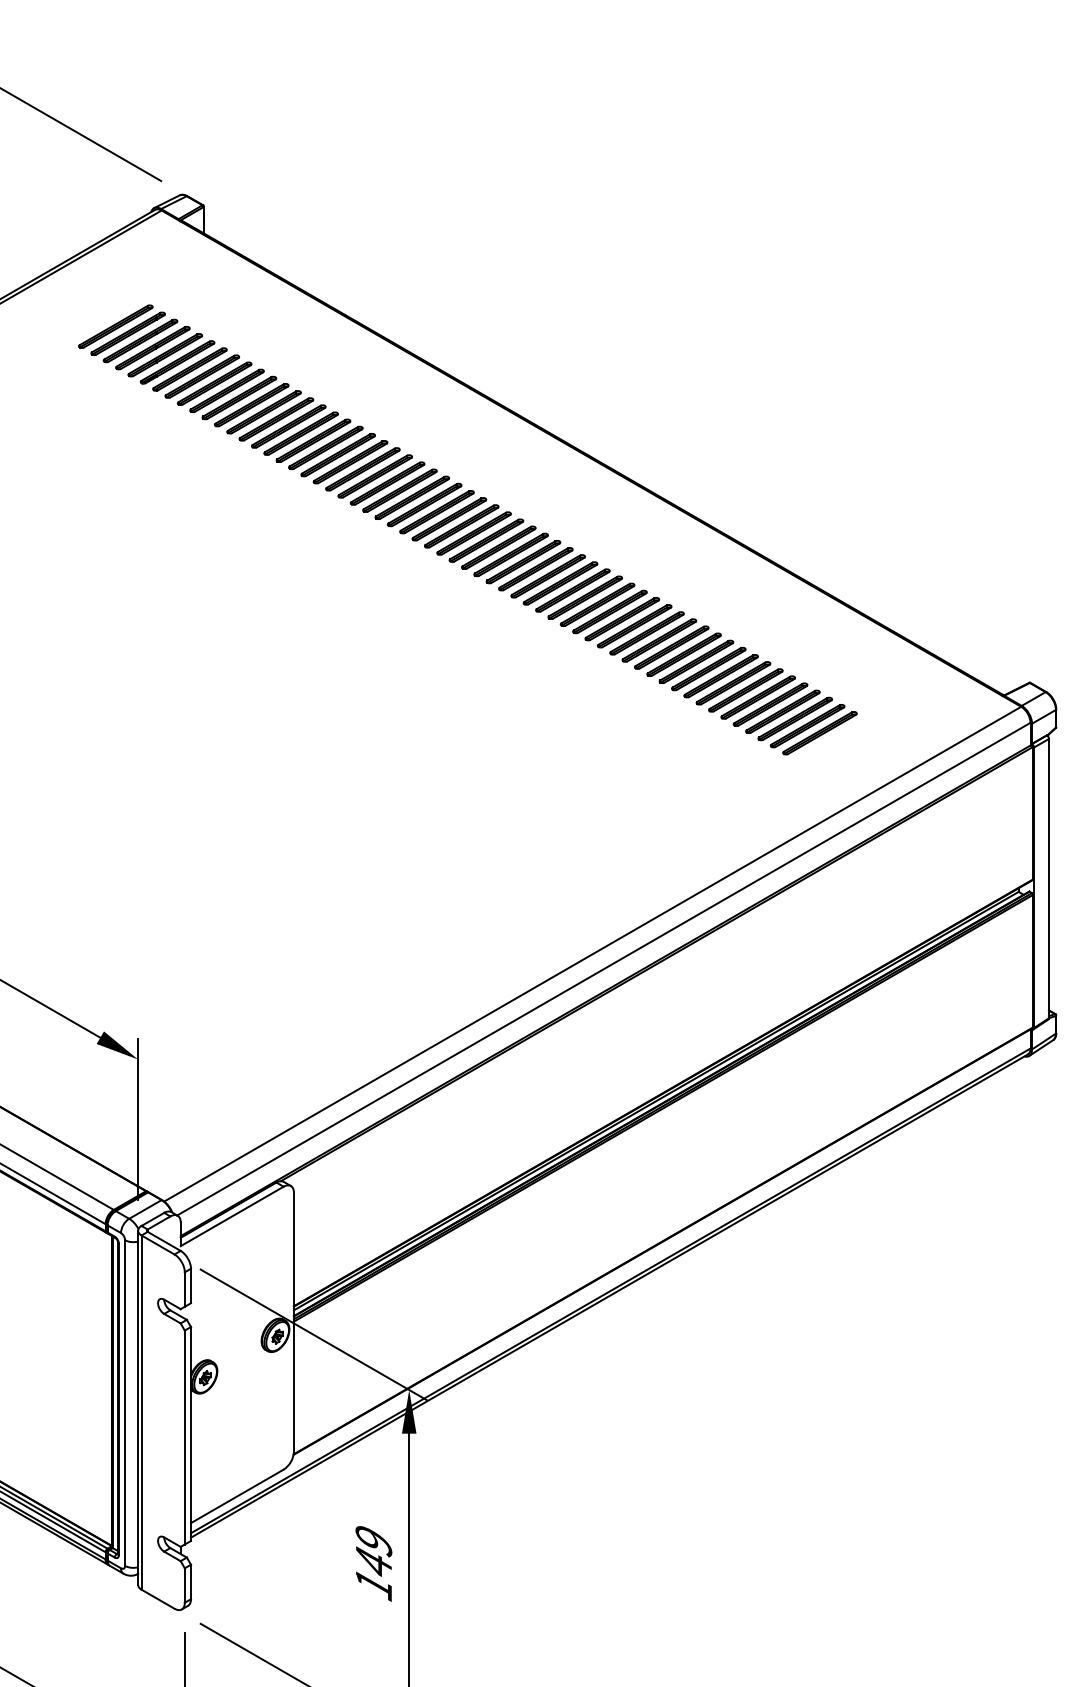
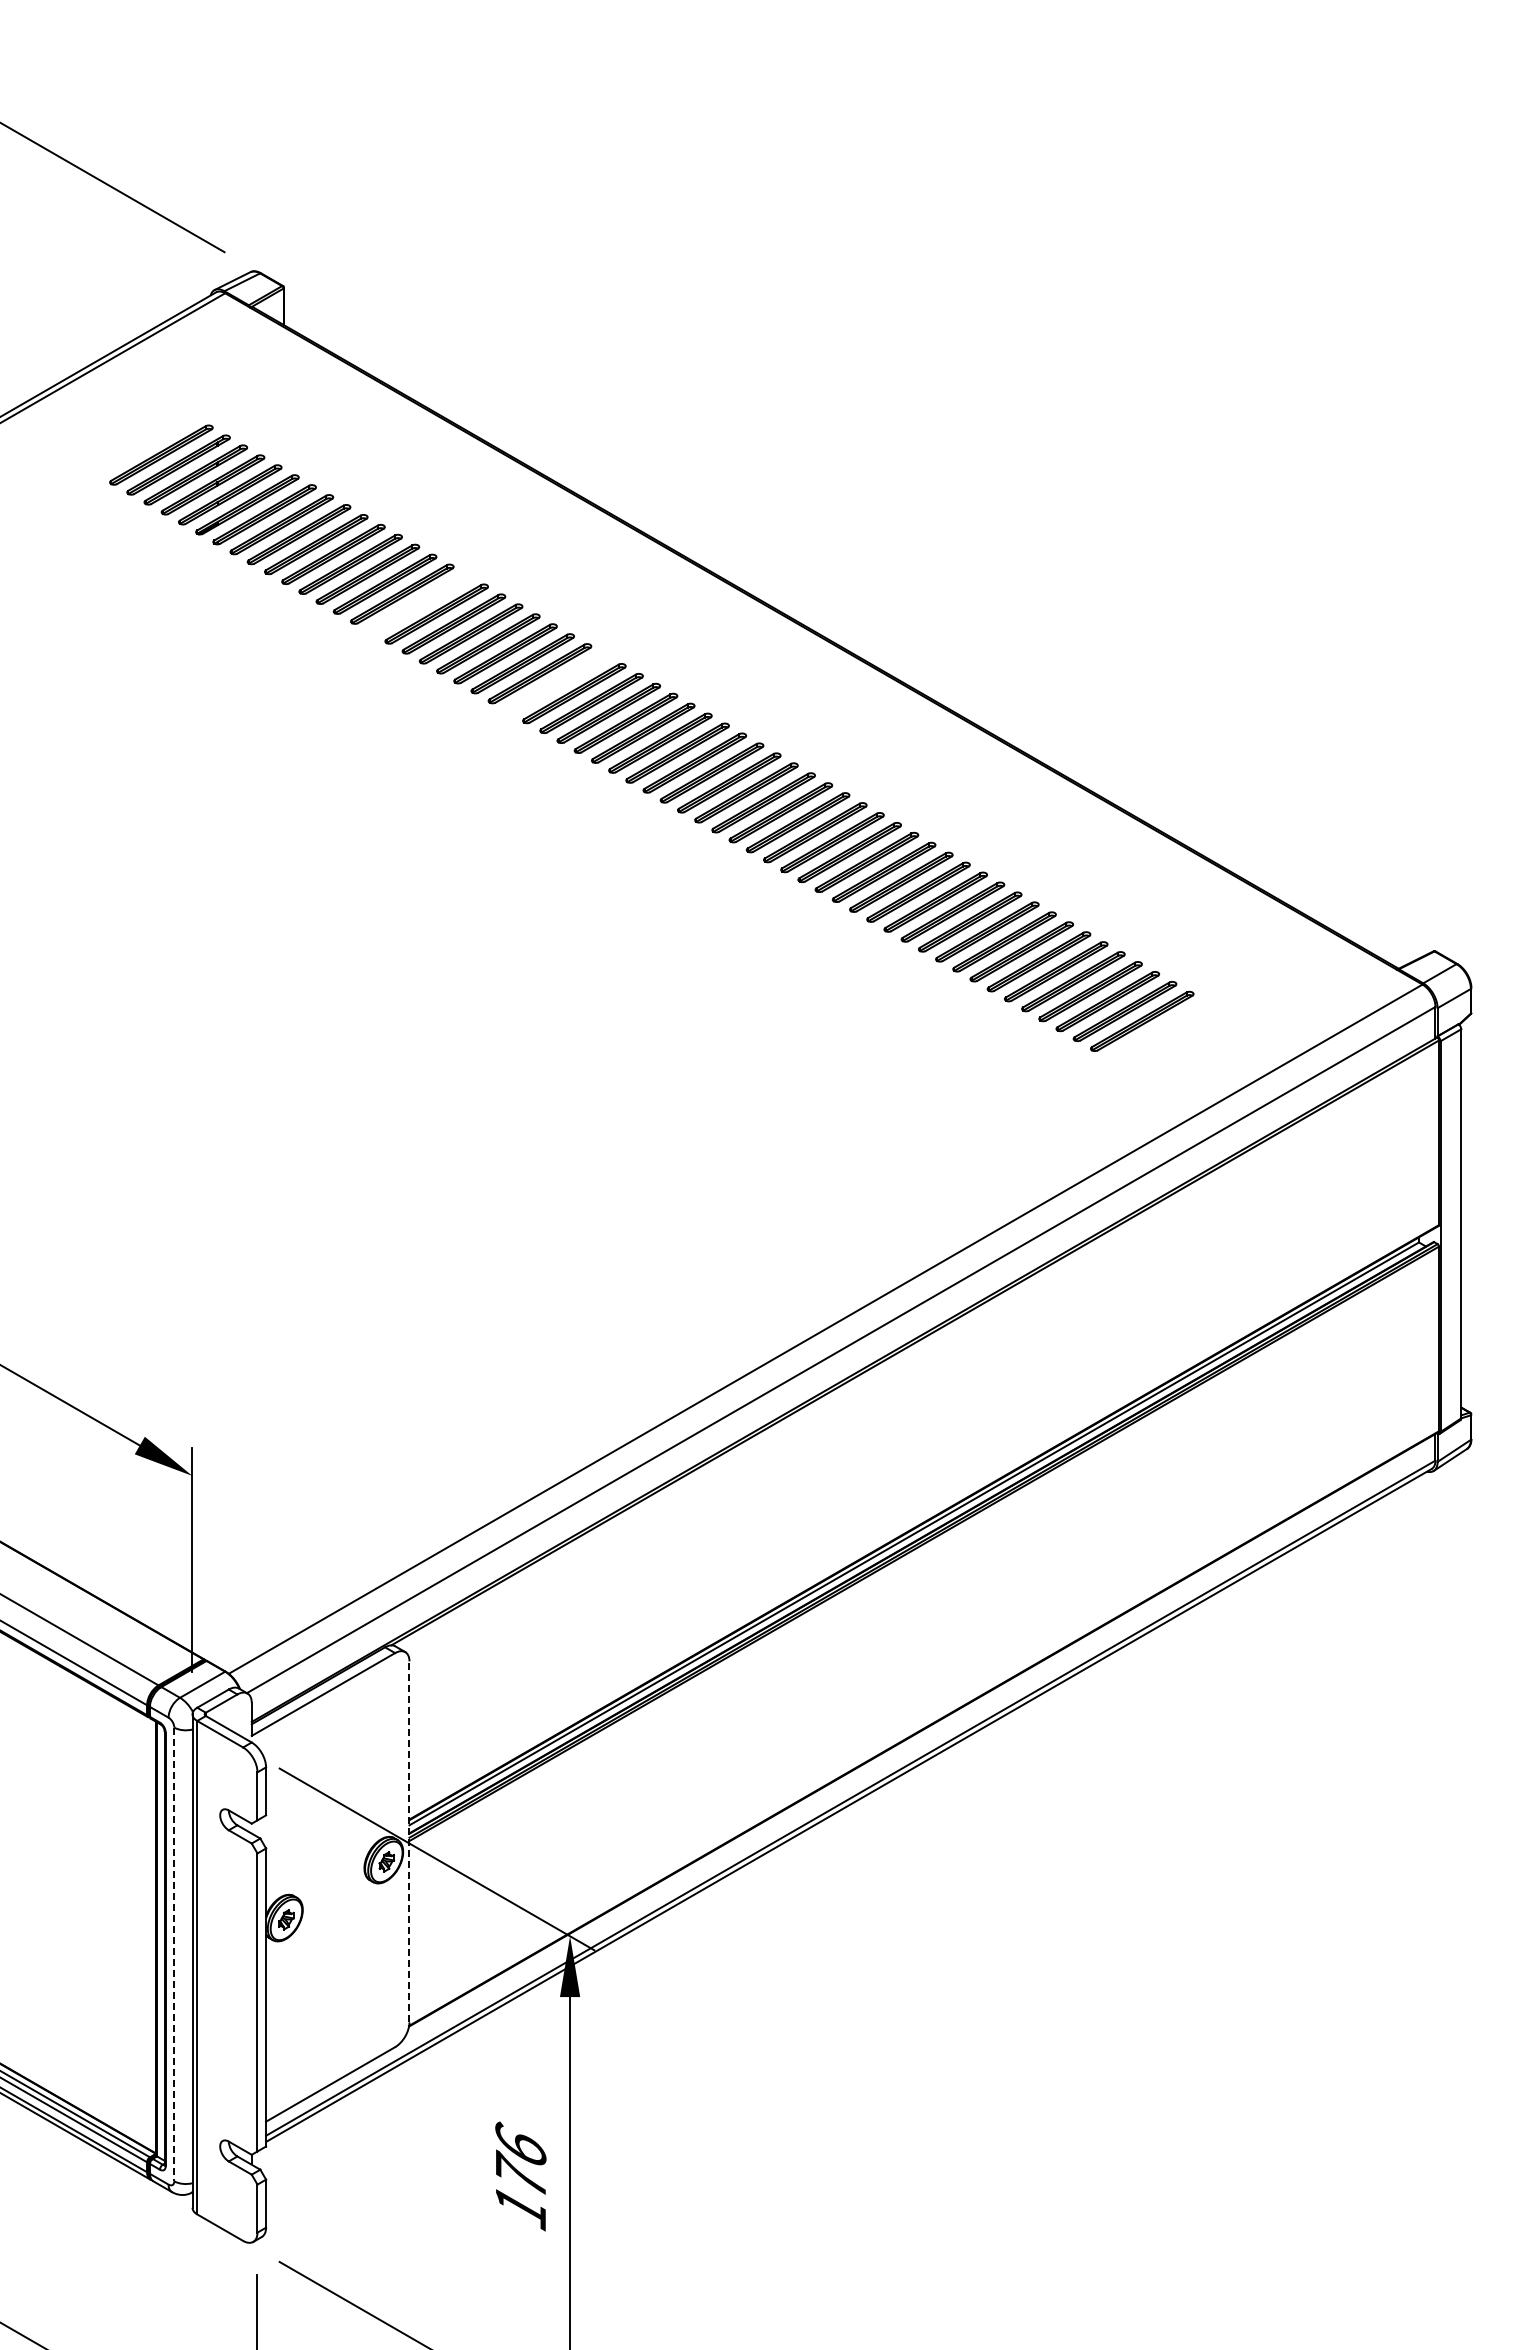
part: (301, 433) -> (419, 603), removed
part: (400, 490) -> (557, 683), removed
line: (293, 1321) -> (409, 1841), solid -> dashed
line: (125, 1403) -> (174, 1954), solid -> dashed
text: (373, 1549) -> (520, 2158), 149 -> 176

